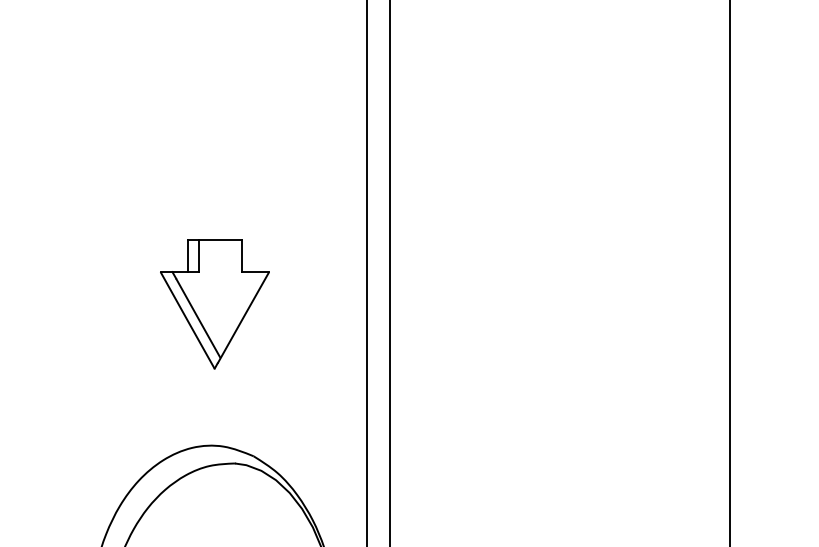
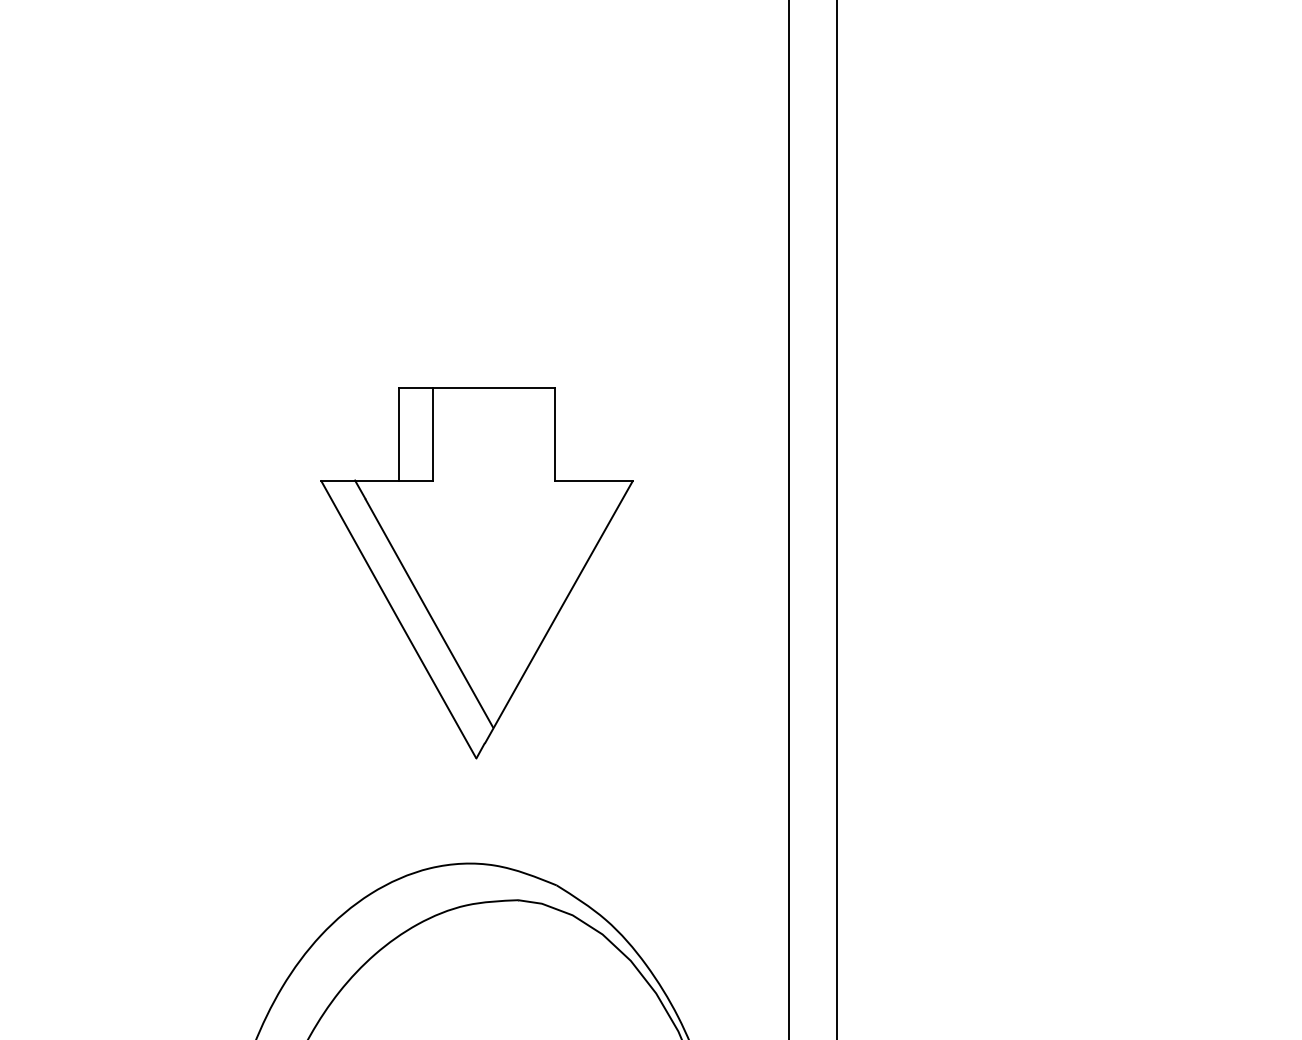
part: (214, 304) -> (476, 573), size x1.4

